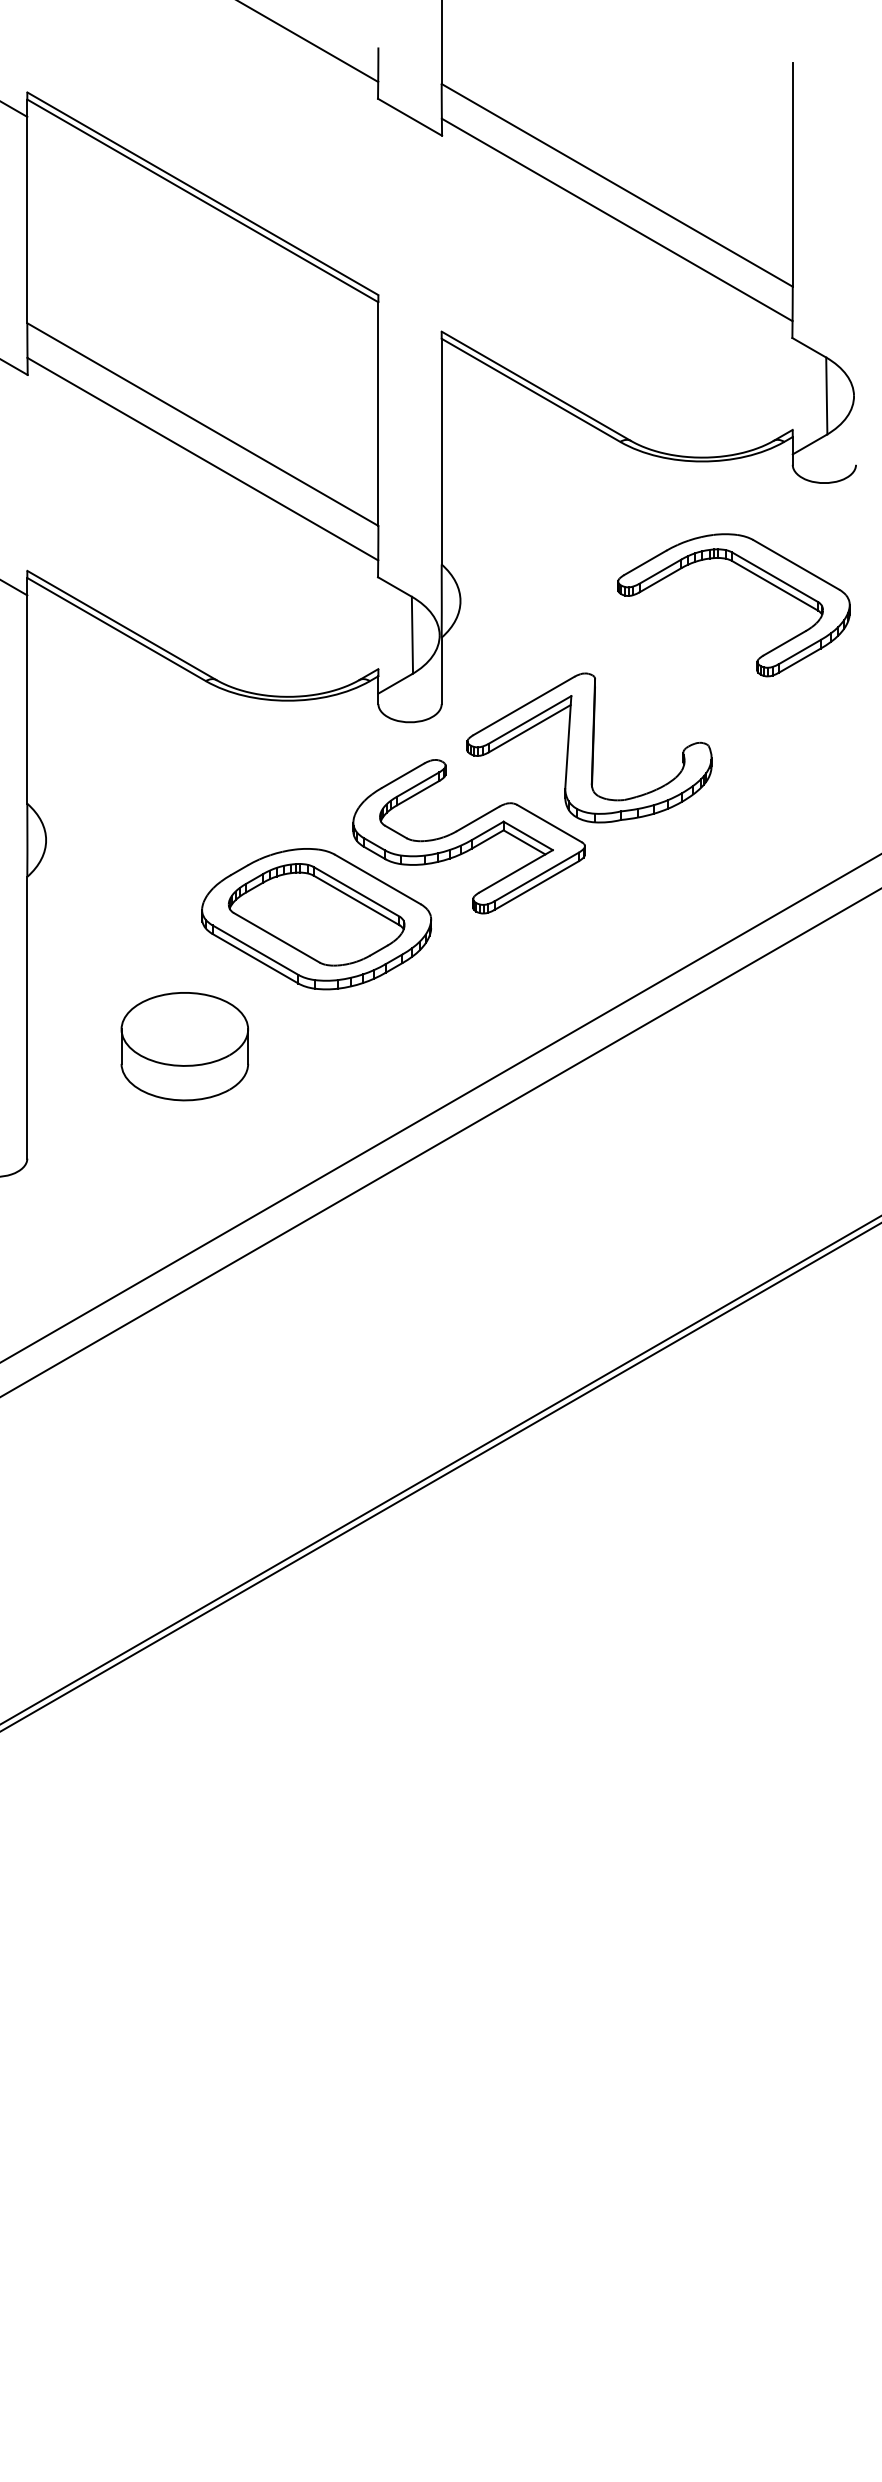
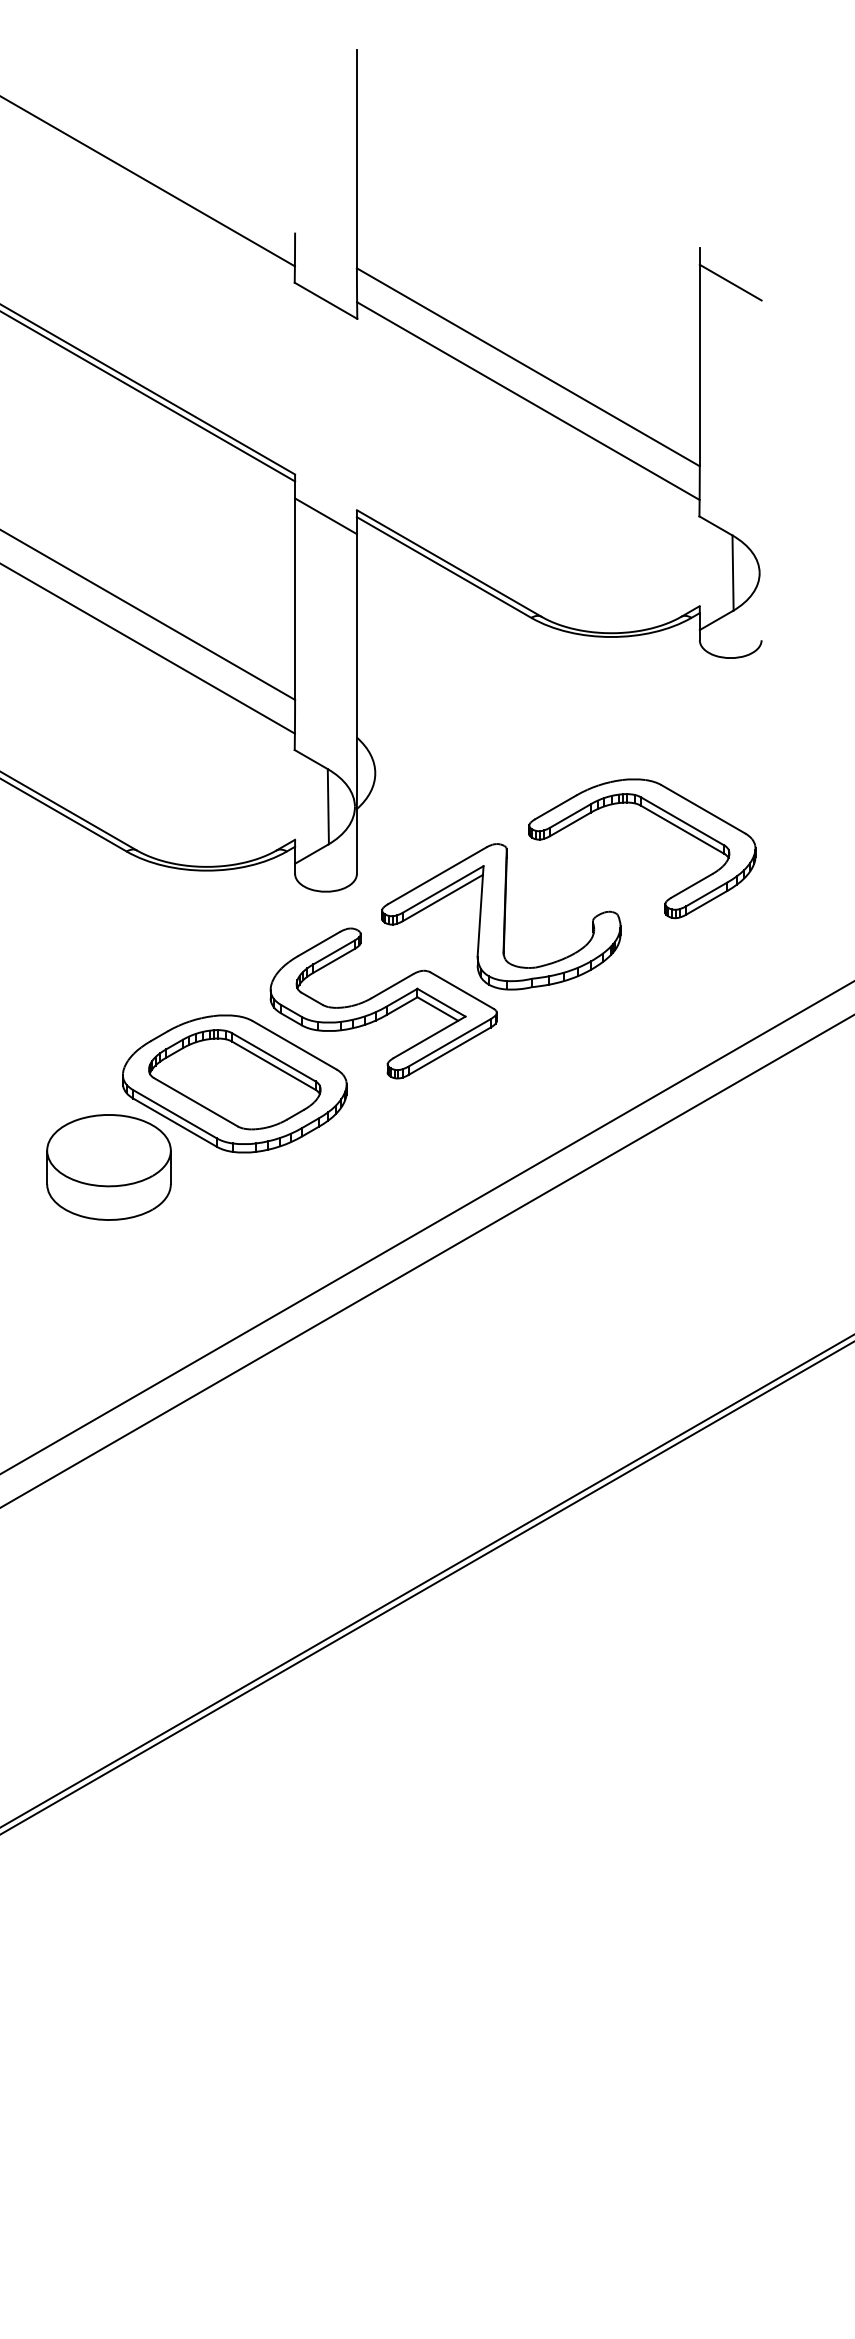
line: (824, 98) -> (730, 282), added
line: (409, 337) -> (325, 515), added
part: (749, 572) -> (657, 816), moved
part: (184, 1046) -> (108, 1167), moved

